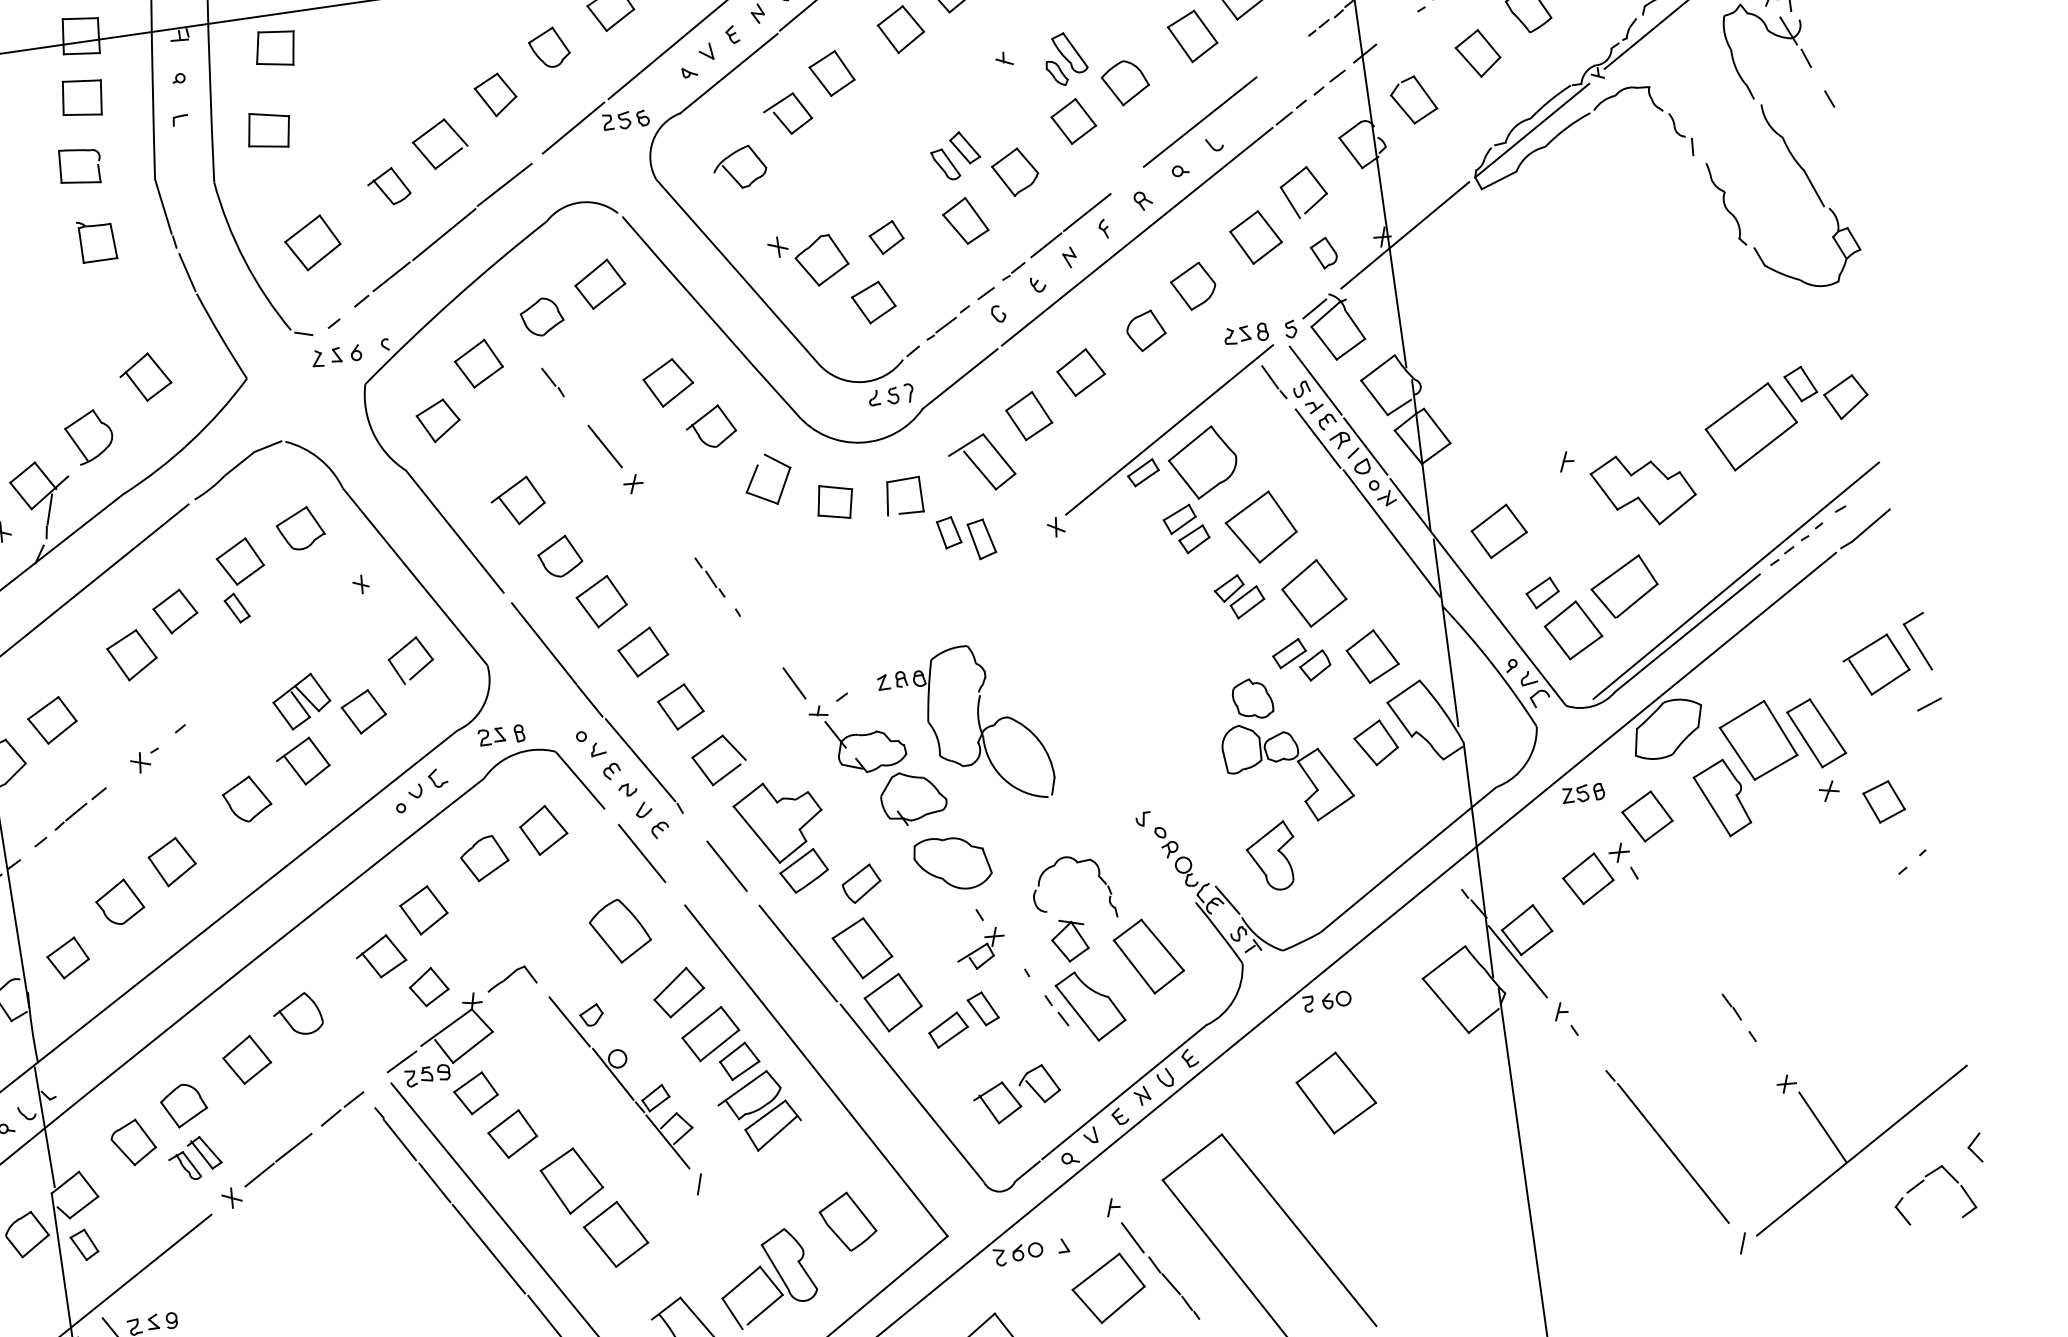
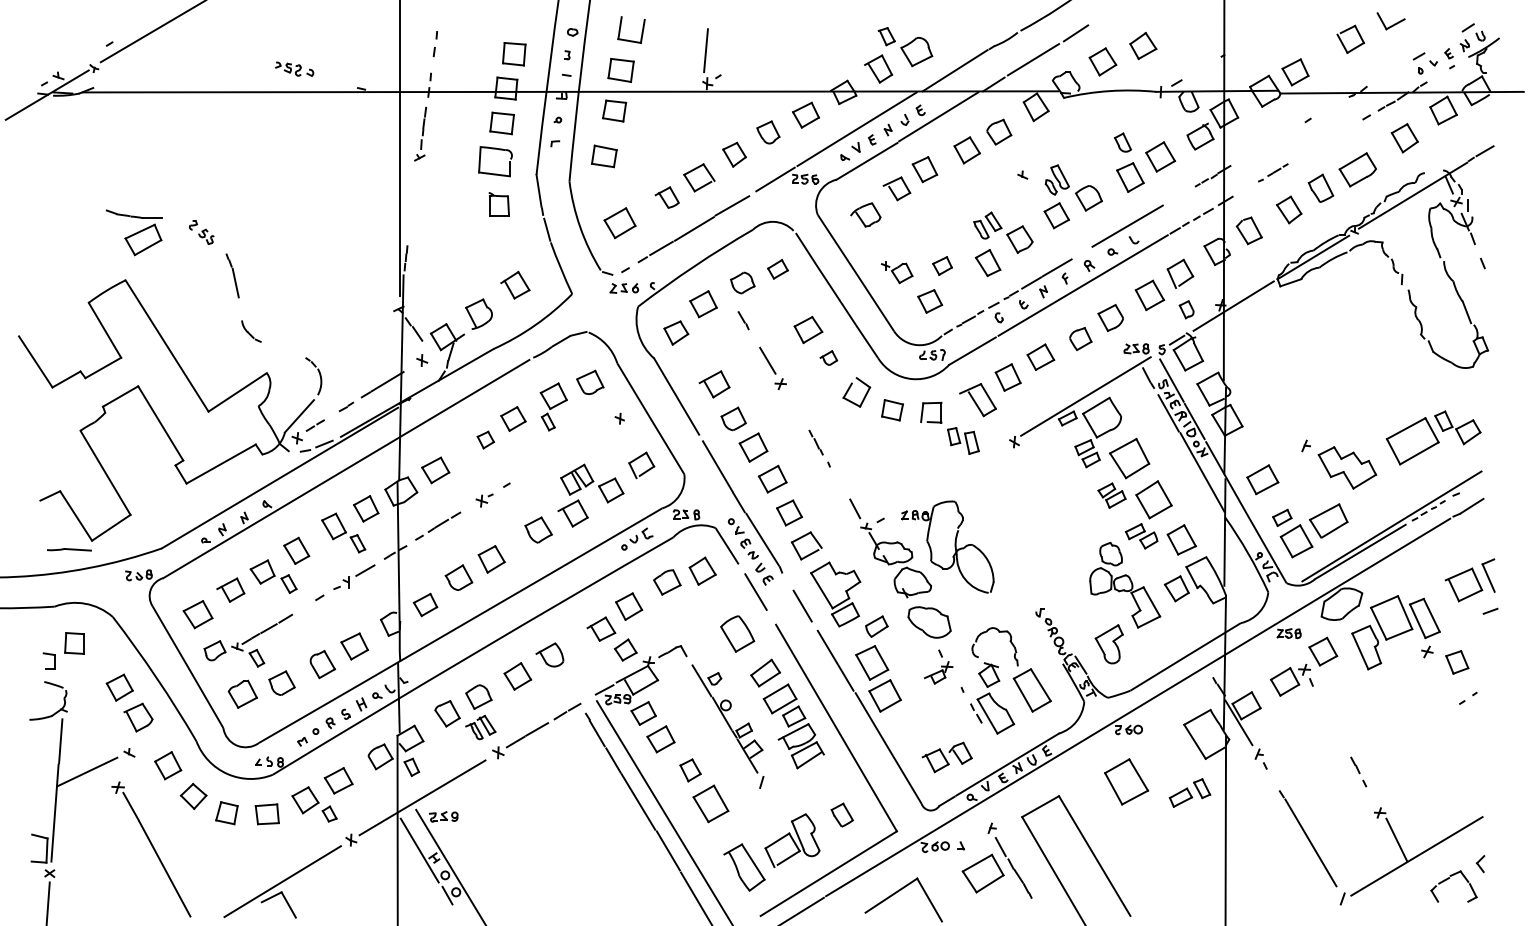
part: (80, 166) -> (495, 161), size x1.4
part: (807, 260) -> (896, 272), size x0.7
part: (599, 284) -> (777, 269), size x0.7
part: (710, 425) -> (828, 357), size x0.6
part: (131, 654) -> (485, 439), size x0.6
part: (962, 1018) -> (1189, 792), moved
part: (571, 1181) -> (690, 770), size x0.6
part: (848, 1220) -> (842, 814), size x0.7

